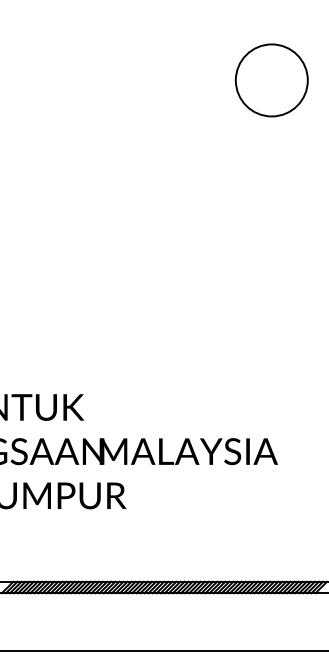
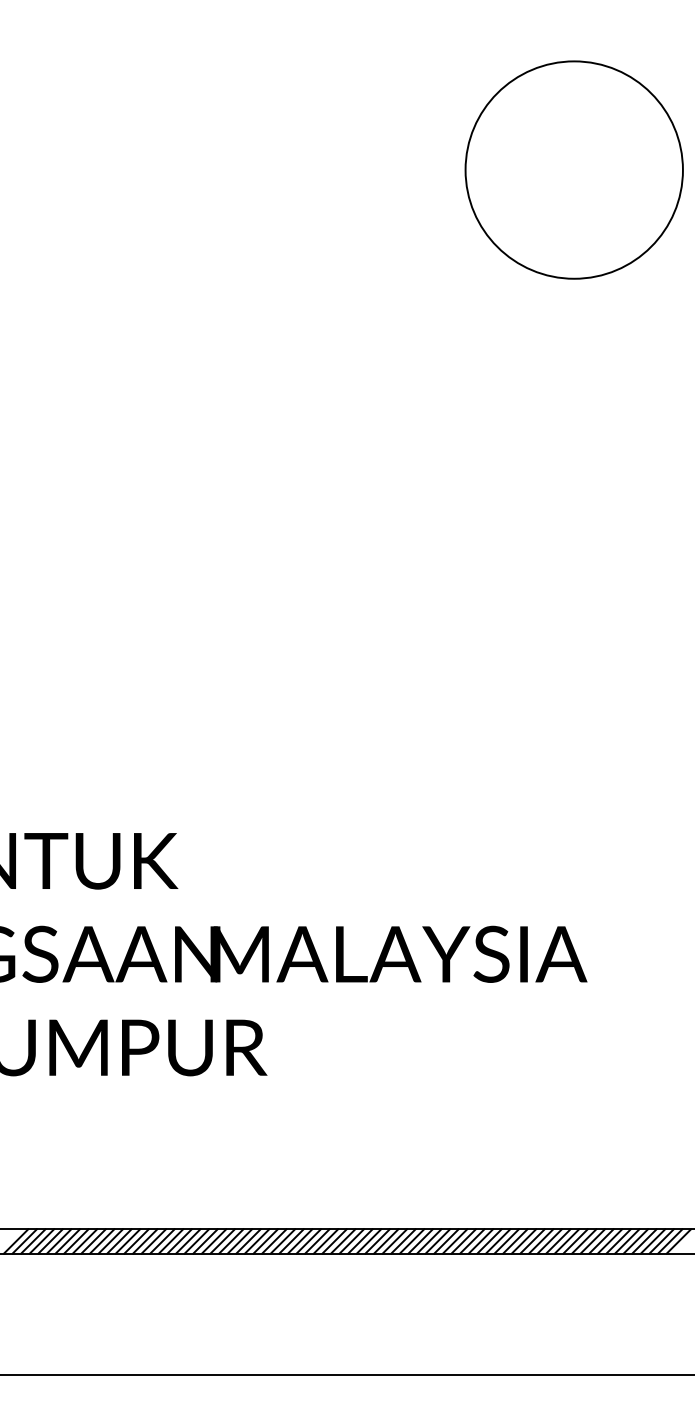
circle: (271, 80) -> (573, 170), size x1.43

